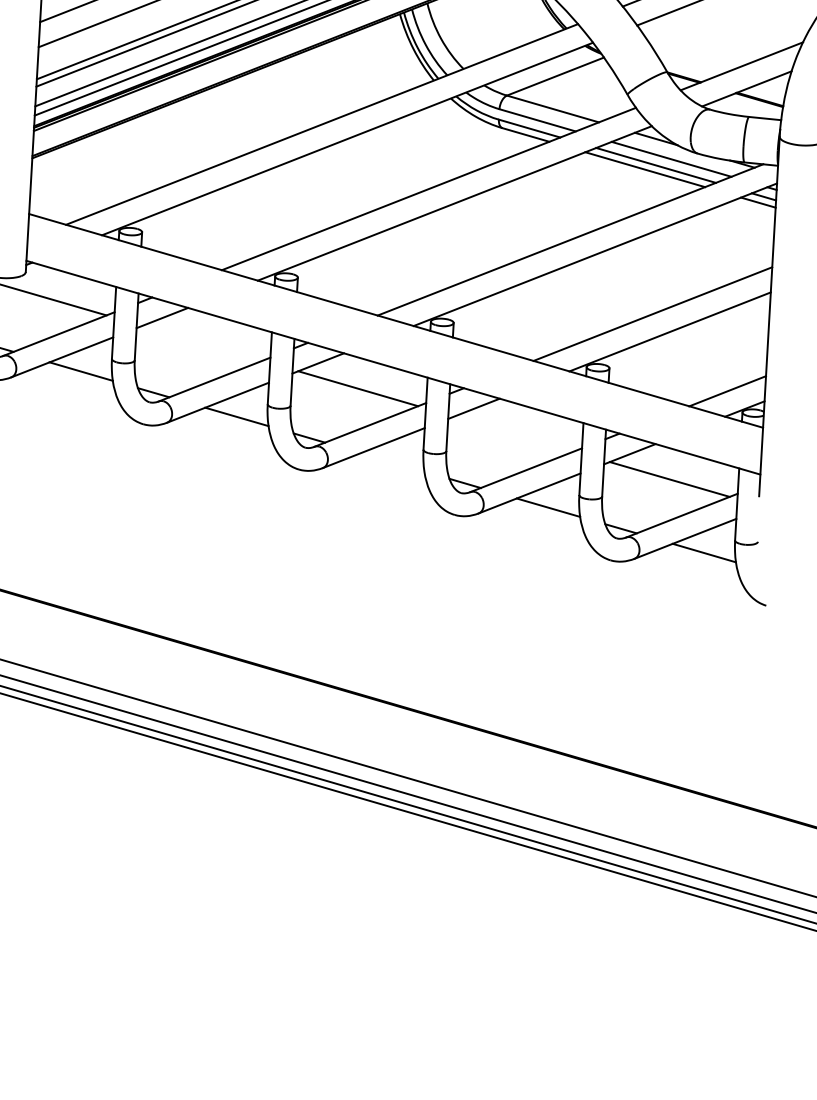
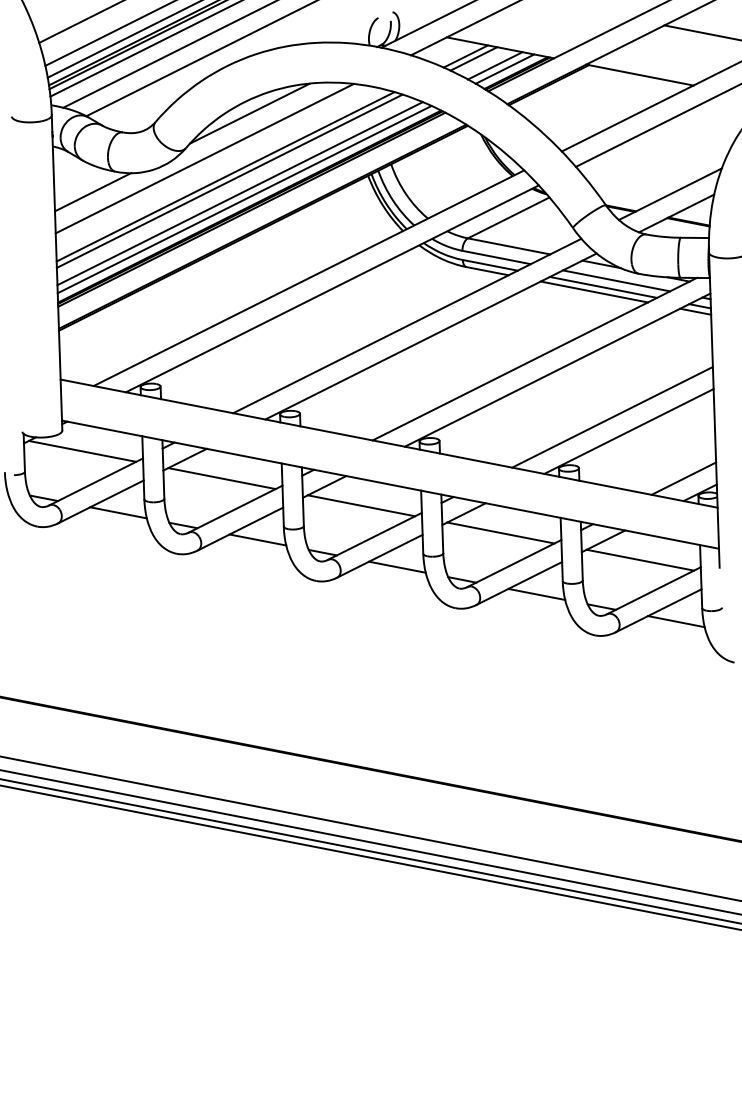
line: (201, 343) -> (221, 478), added
line: (513, 433) -> (500, 532), added
line: (392, 461) -> (397, 566), added

